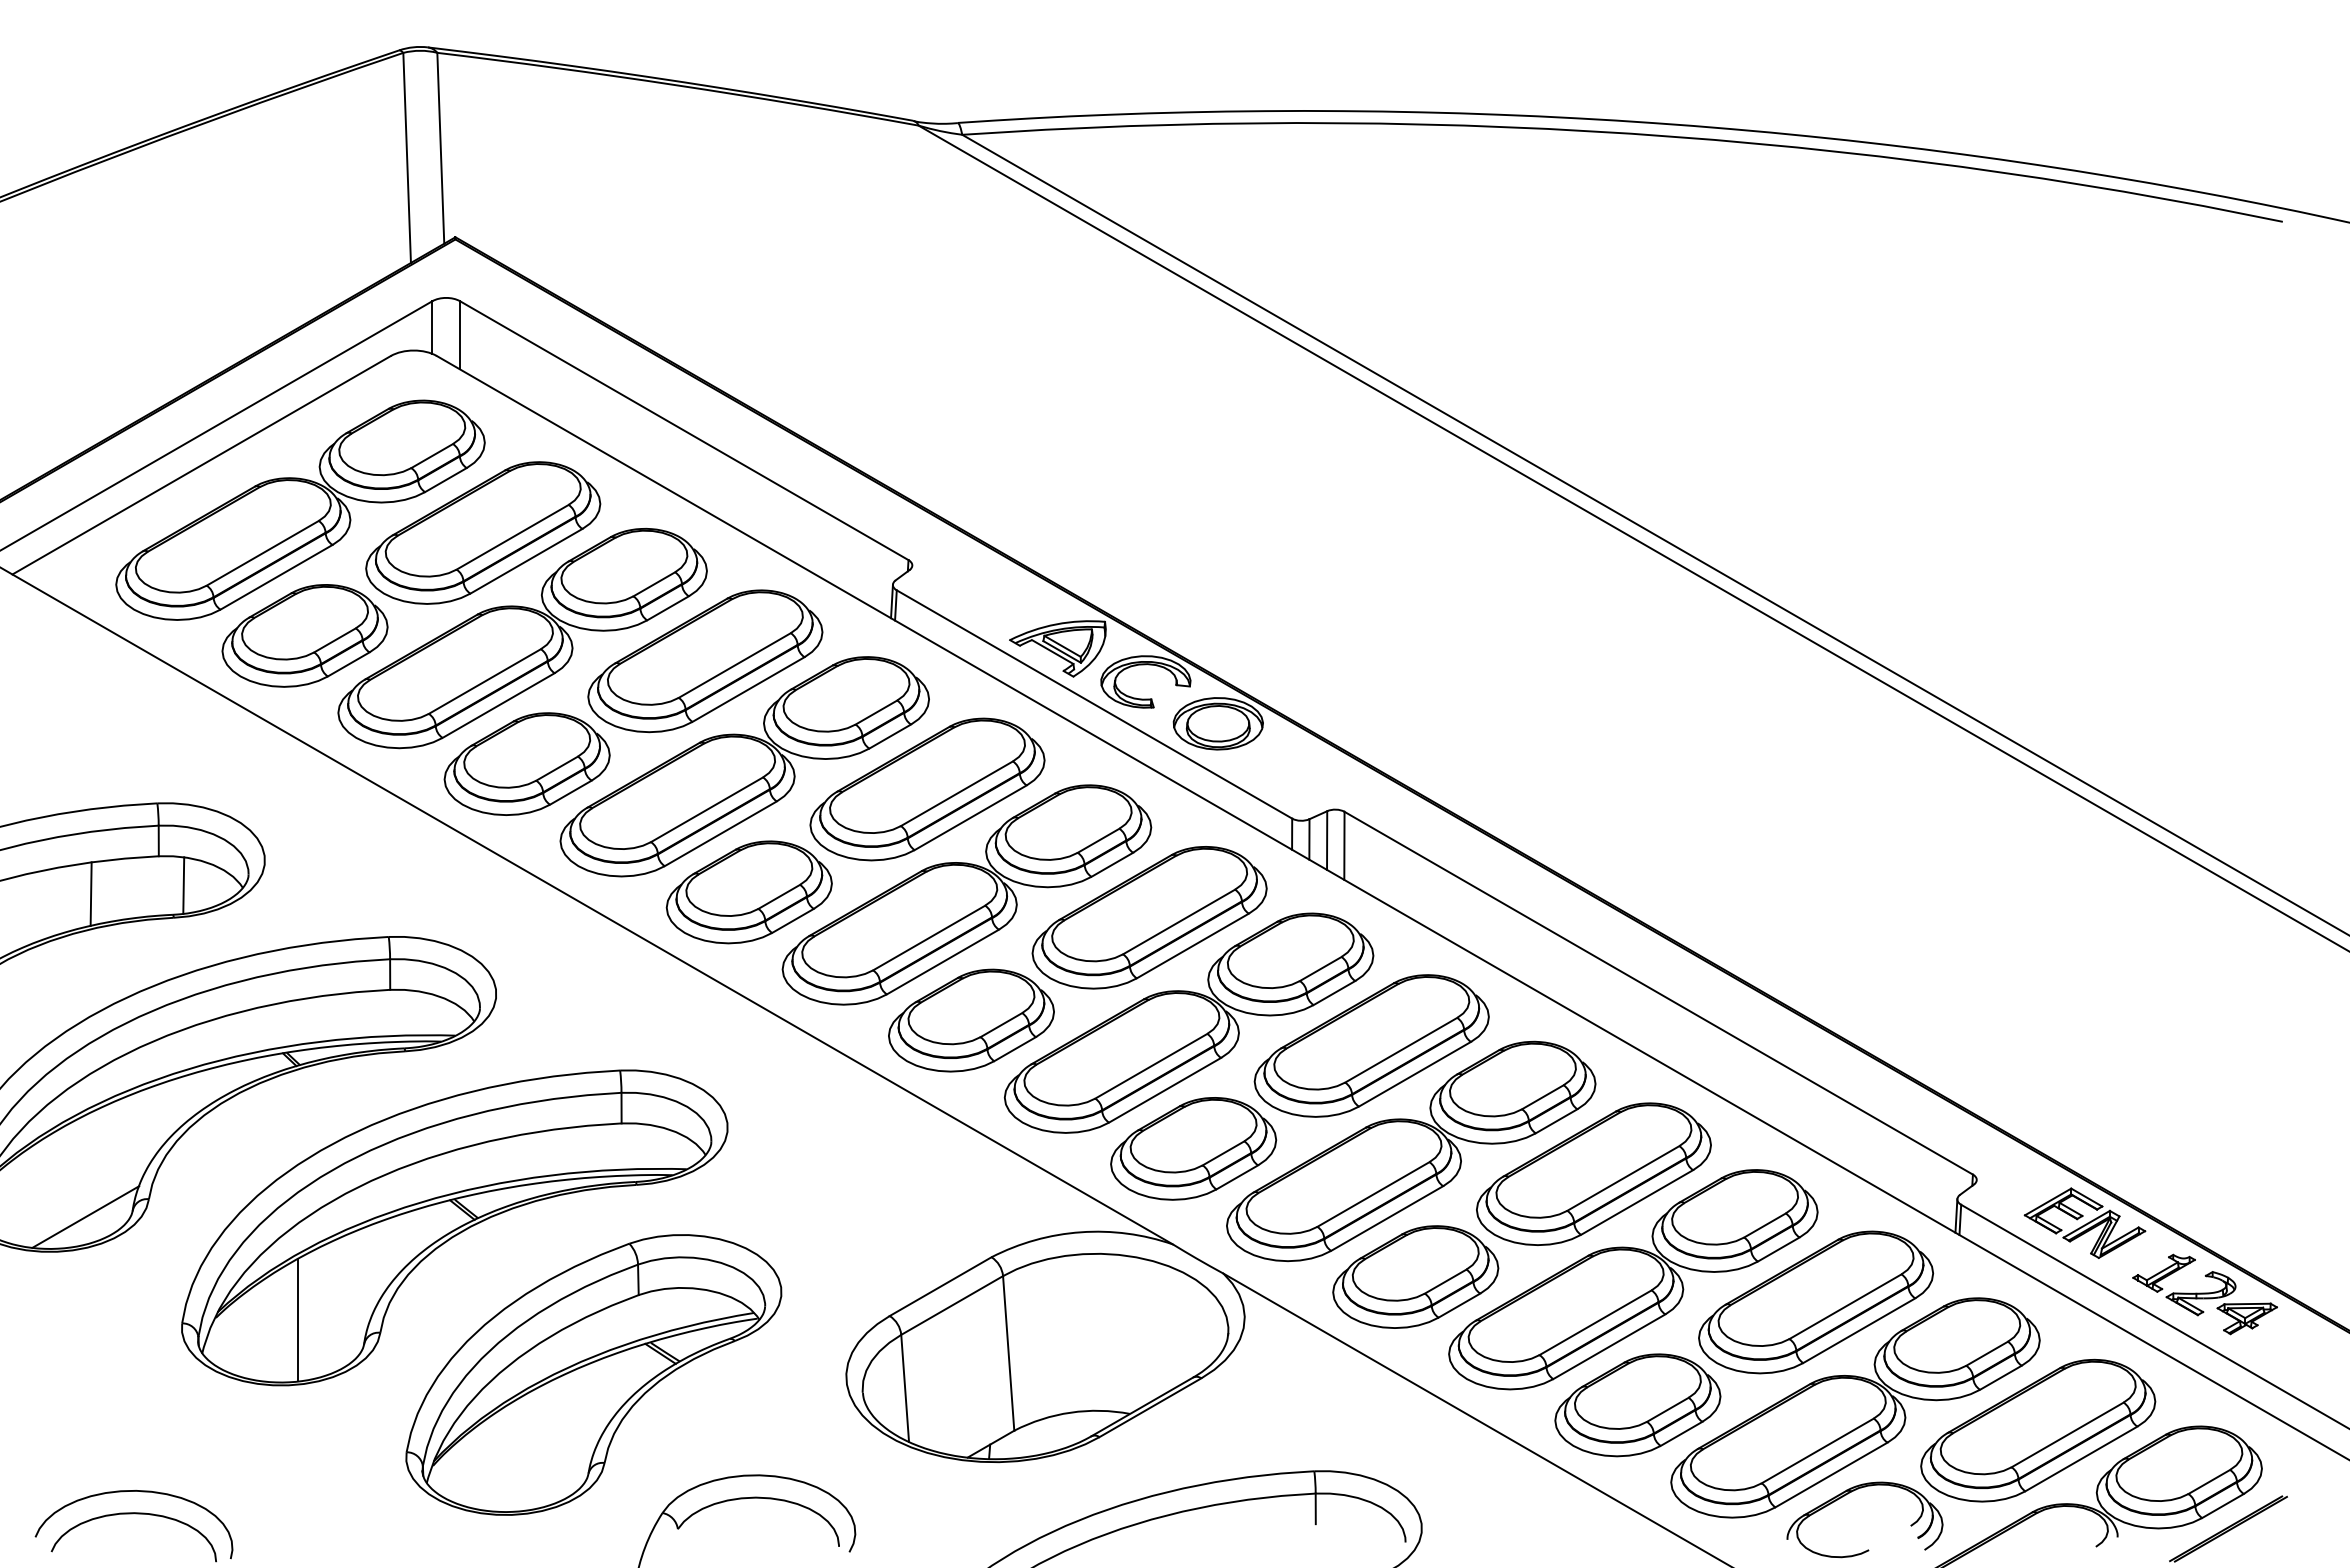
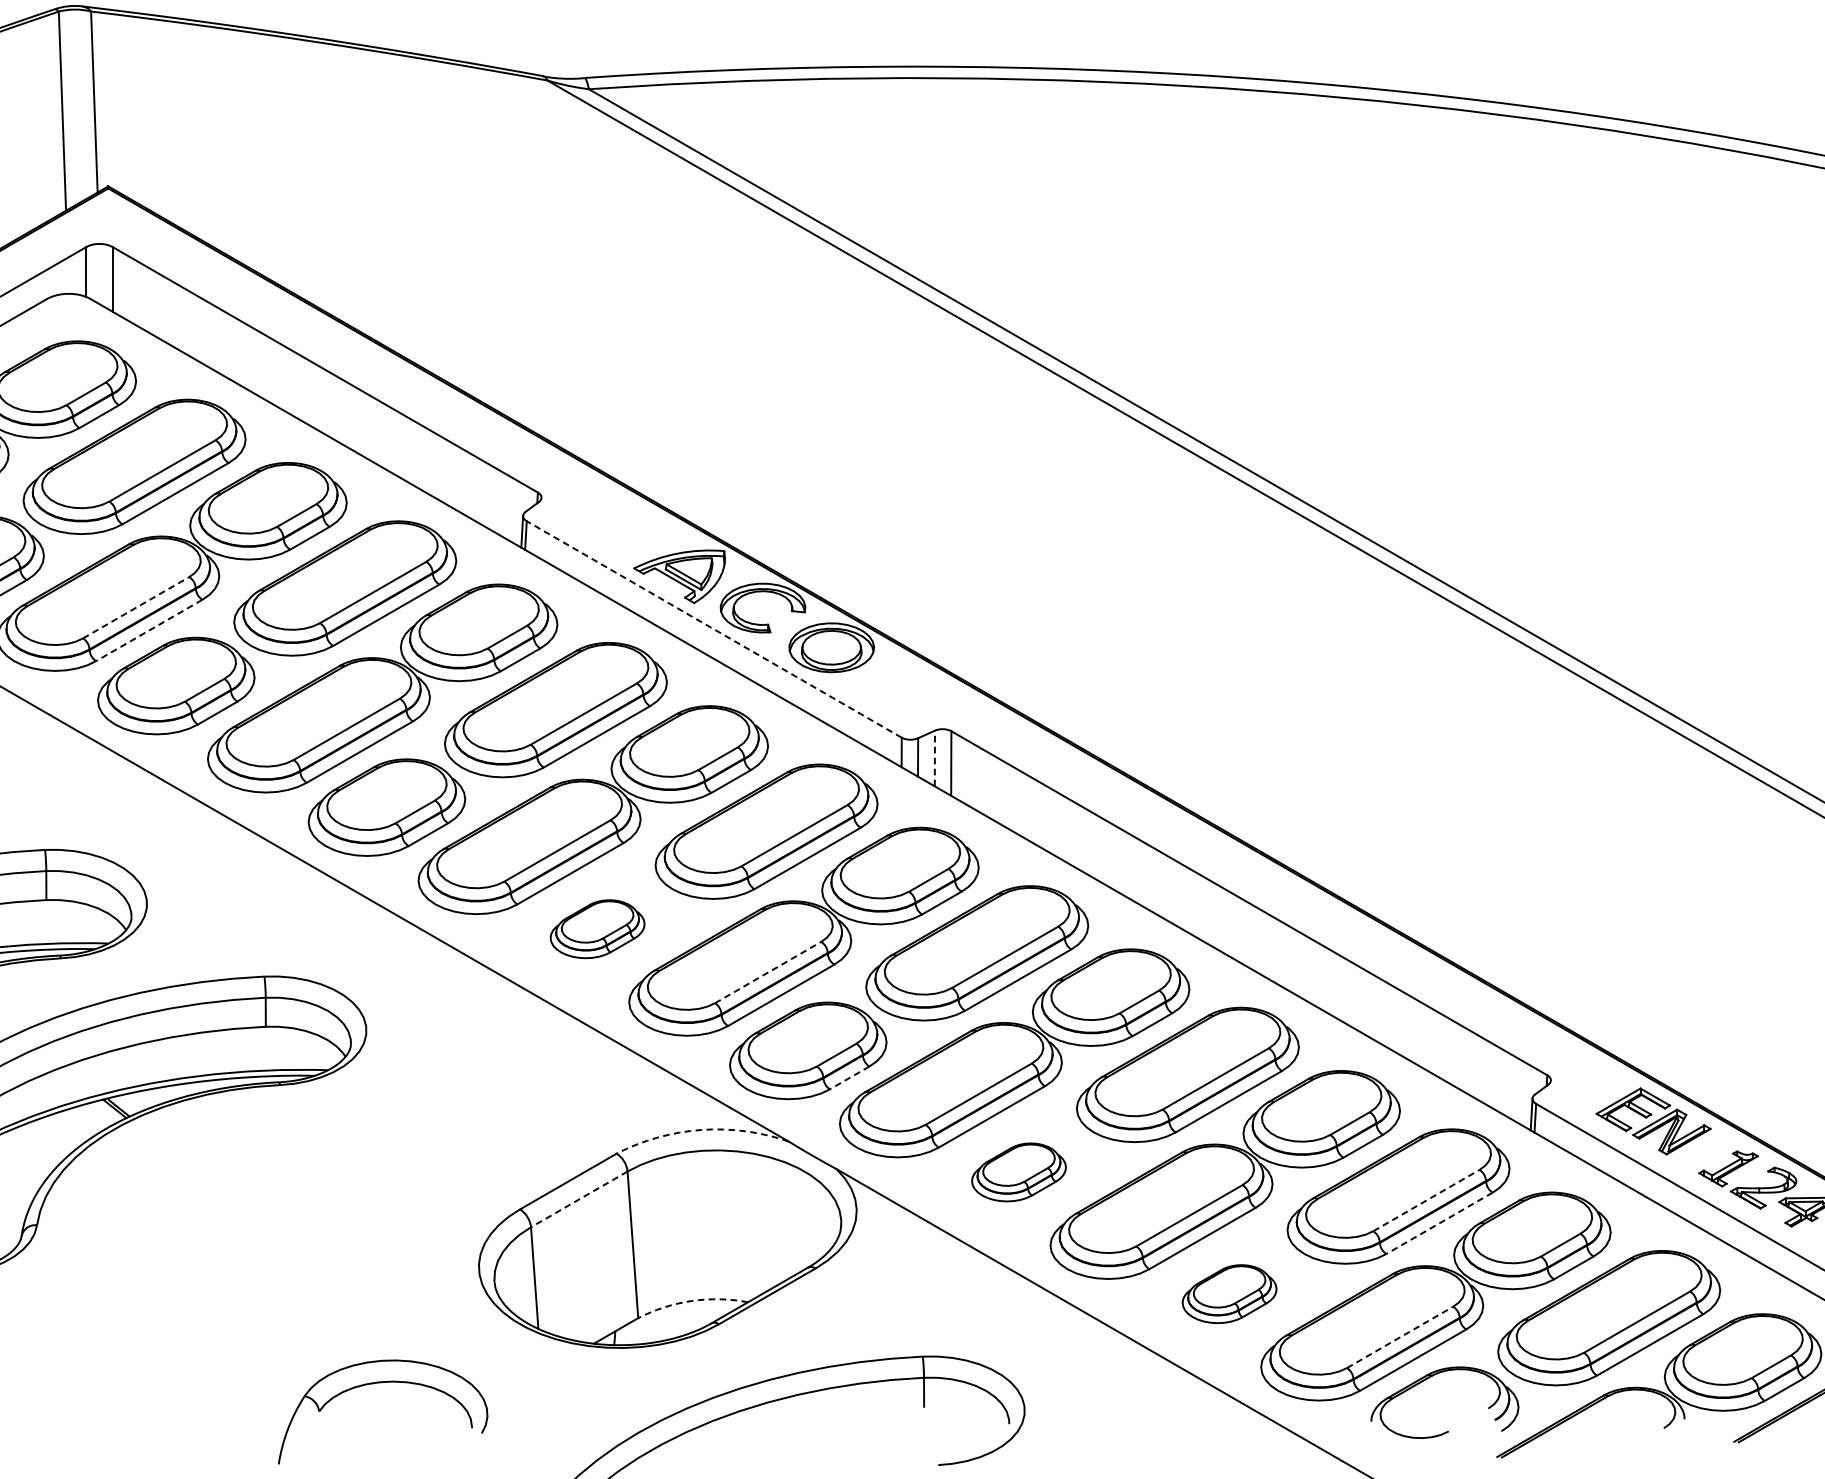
line: (484, 681) -> (135, 607), solid -> dashed
line: (1094, 704) -> (714, 629), solid -> dashed
line: (498, 705) -> (149, 630), solid -> dashed
line: (1327, 840) -> (935, 758), solid -> dashed
part: (971, 1020) -> (597, 929), size x0.6
line: (1151, 1066) -> (768, 972), solid -> dashed
line: (1236, 1177) -> (848, 1078), solid -> dashed
arc: (1080, 1232) -> (701, 1130), solid -> dashed
part: (1415, 1276) -> (1018, 1171), size x0.6
line: (952, 1305) -> (579, 1199), solid -> dashed
line: (1845, 1306) -> (1426, 1200), solid -> dashed
line: (1859, 1330) -> (1439, 1223), solid -> dashed
part: (593, 1374) -> (239, 1264), removed
part: (1637, 1405) -> (1229, 1294), size x0.6
arc: (1070, 1412) -> (691, 1300), solid -> dashed
line: (1817, 1451) -> (1399, 1337), solid -> dashed

